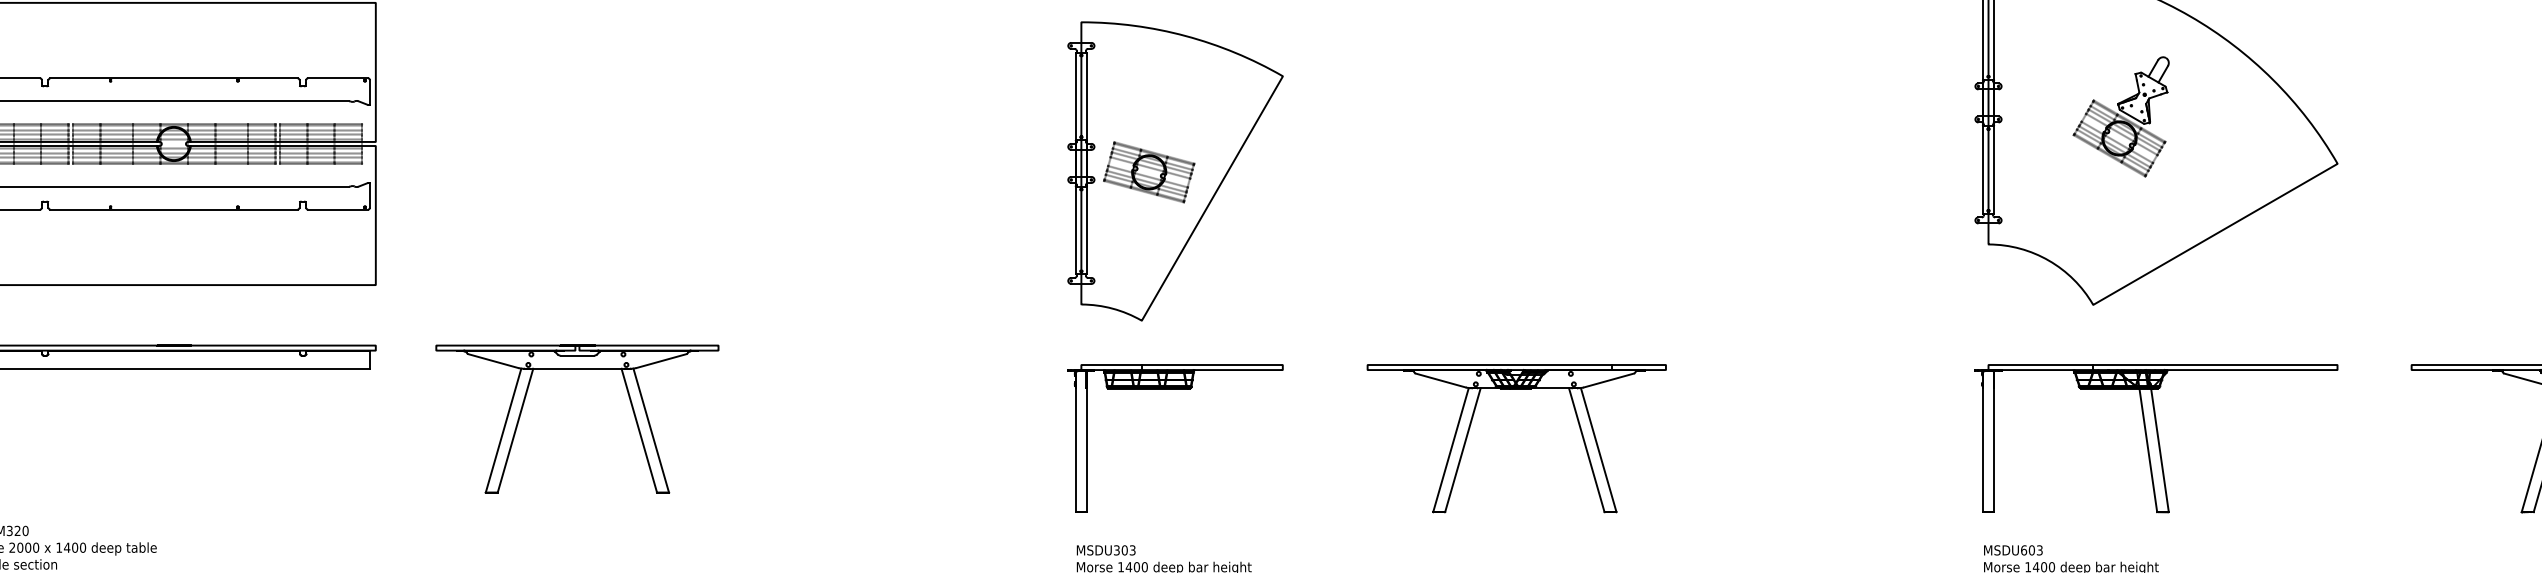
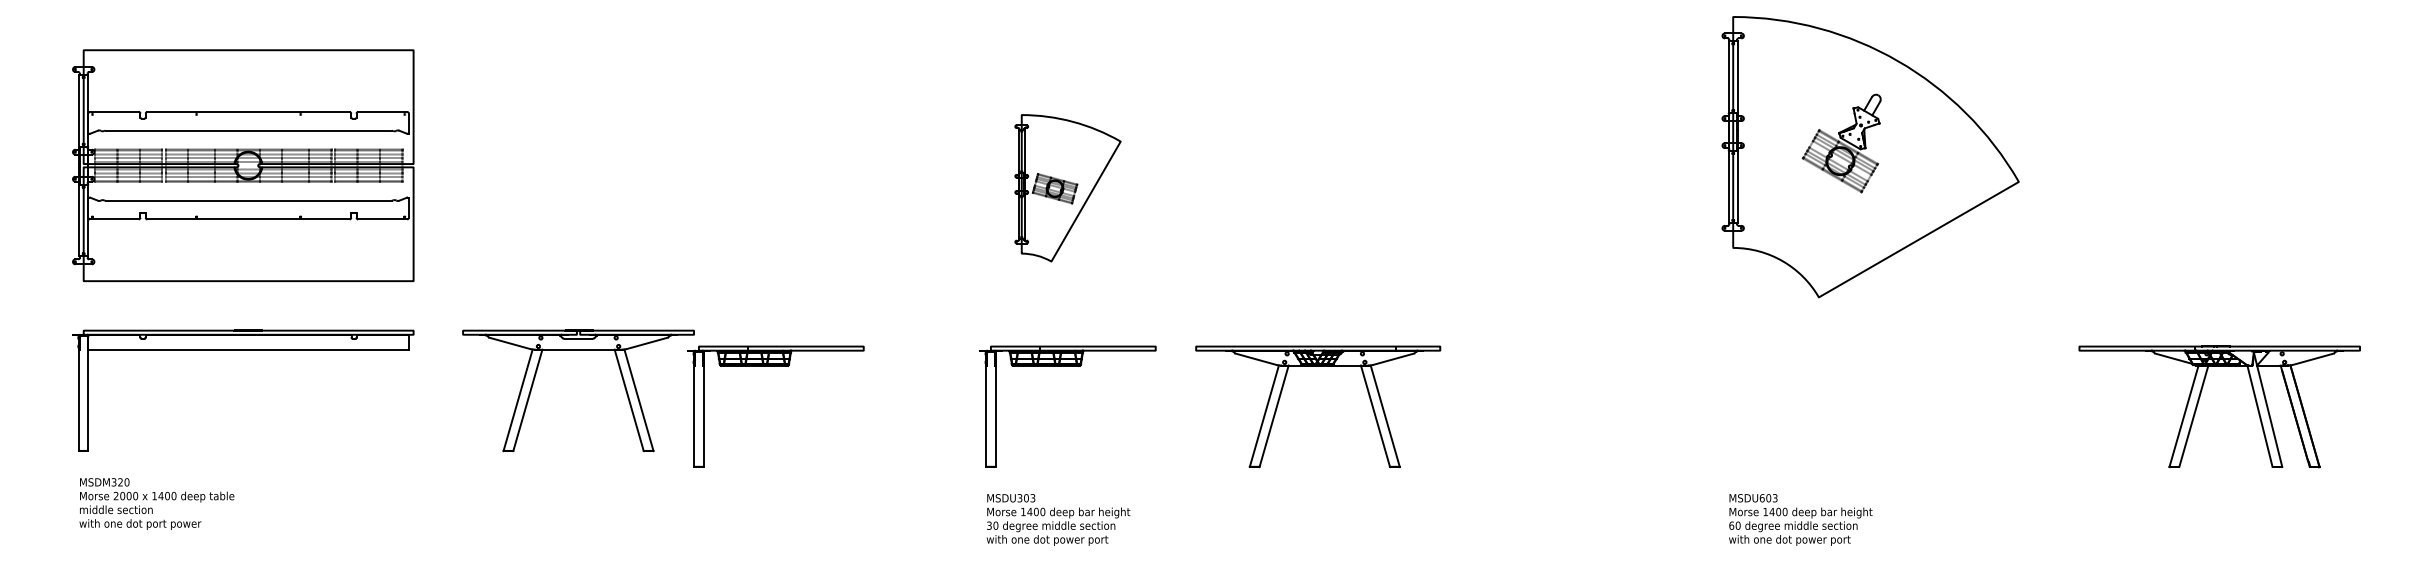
part: (1174, 171) -> (1067, 188), size x0.6
part: (818, 389) -> (775, 366), added
part: (1470, 428) -> (1280, 398), moved
part: (2156, 438) -> (1870, 406), removed

